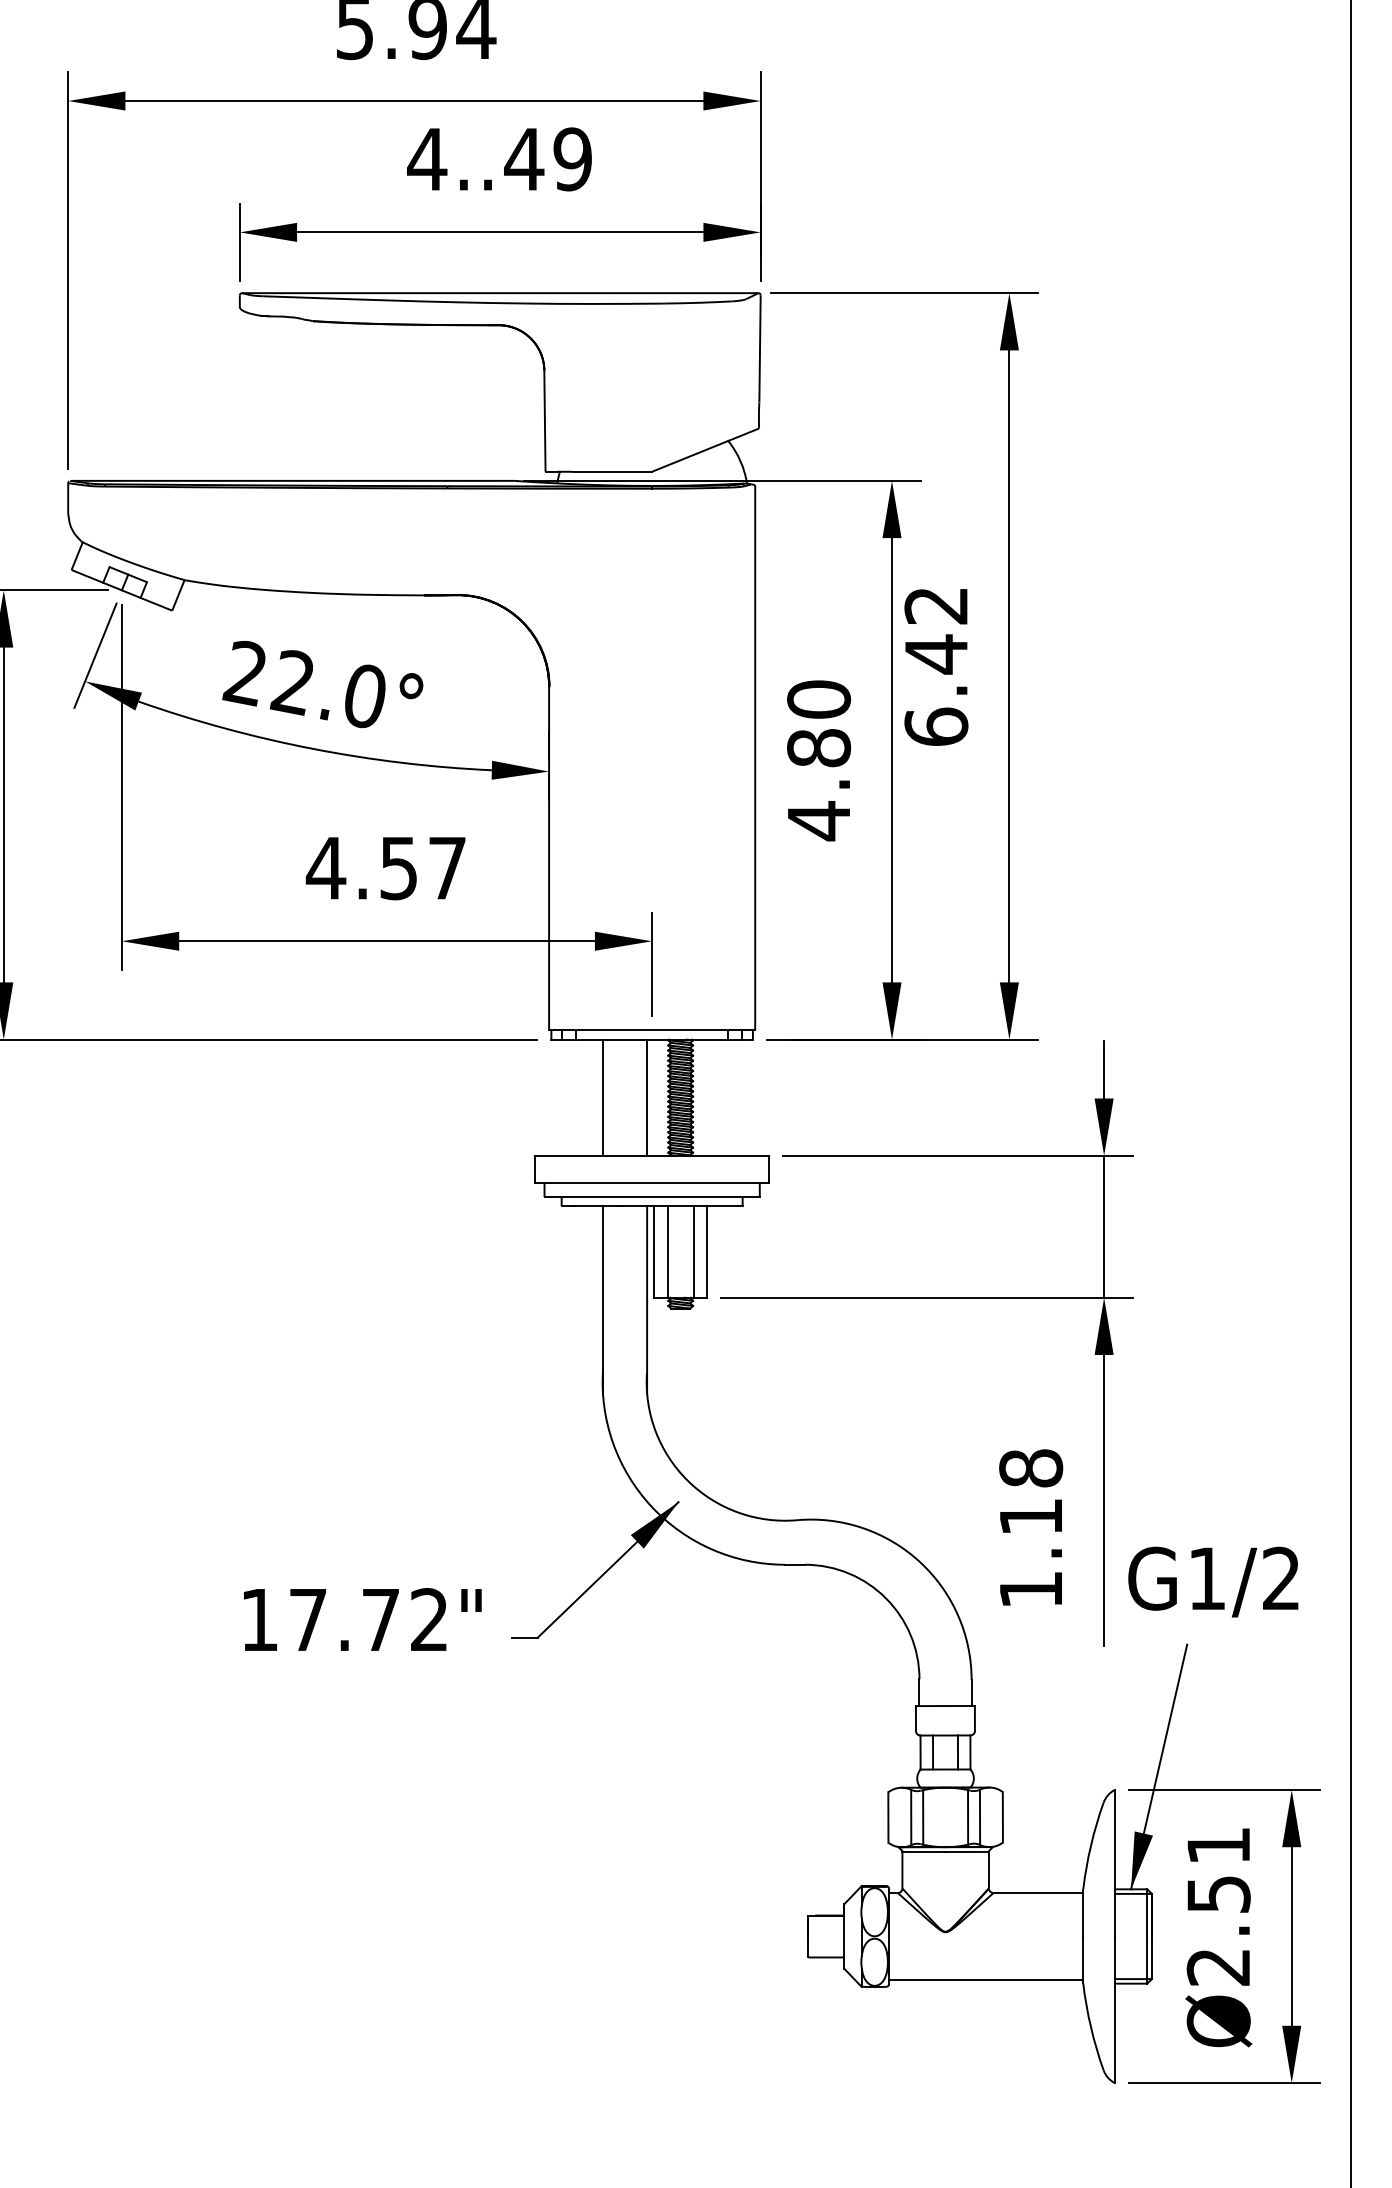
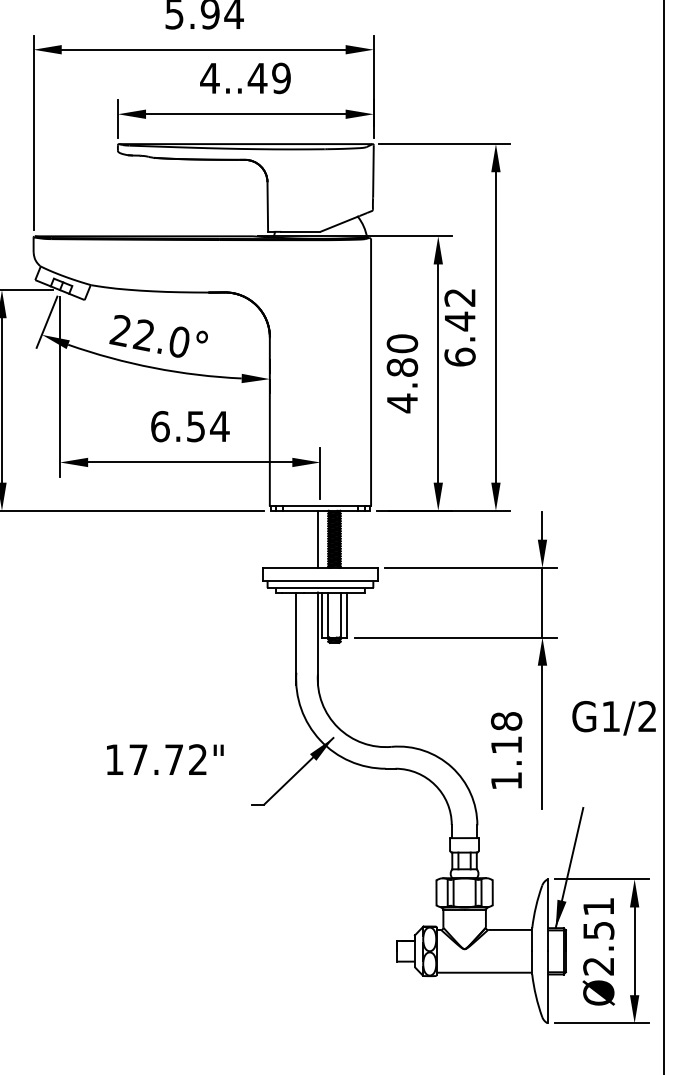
text: (385, 868) -> (189, 426), 4.57 -> 6.54
line: (603, 1096) -> (296, 538), removed
text: (1212, 1582) -> (613, 718), moved
text: (363, 1619) -> (165, 759), moved

